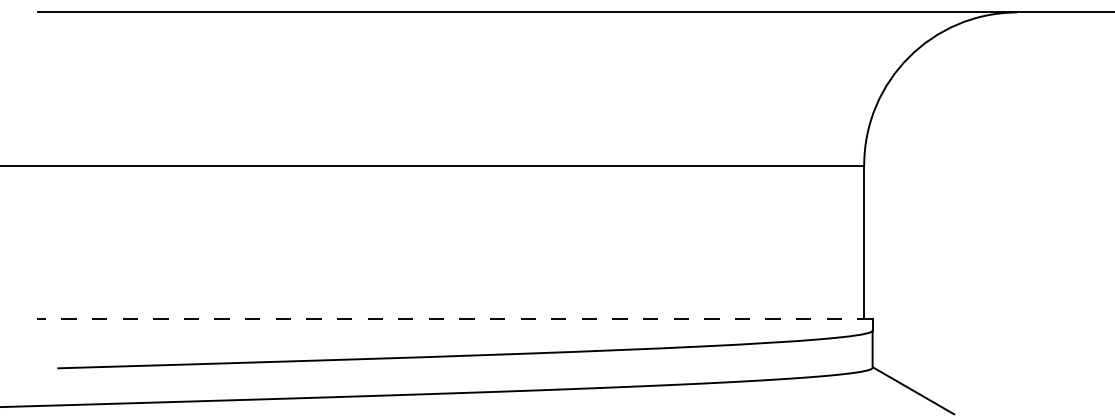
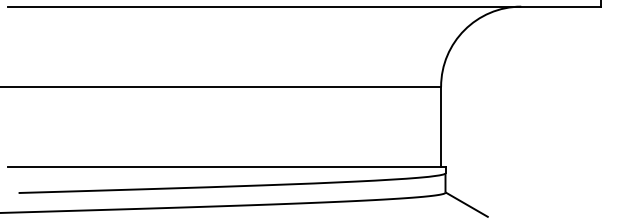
line: (454, 317) -> (226, 166), dashed -> solid

